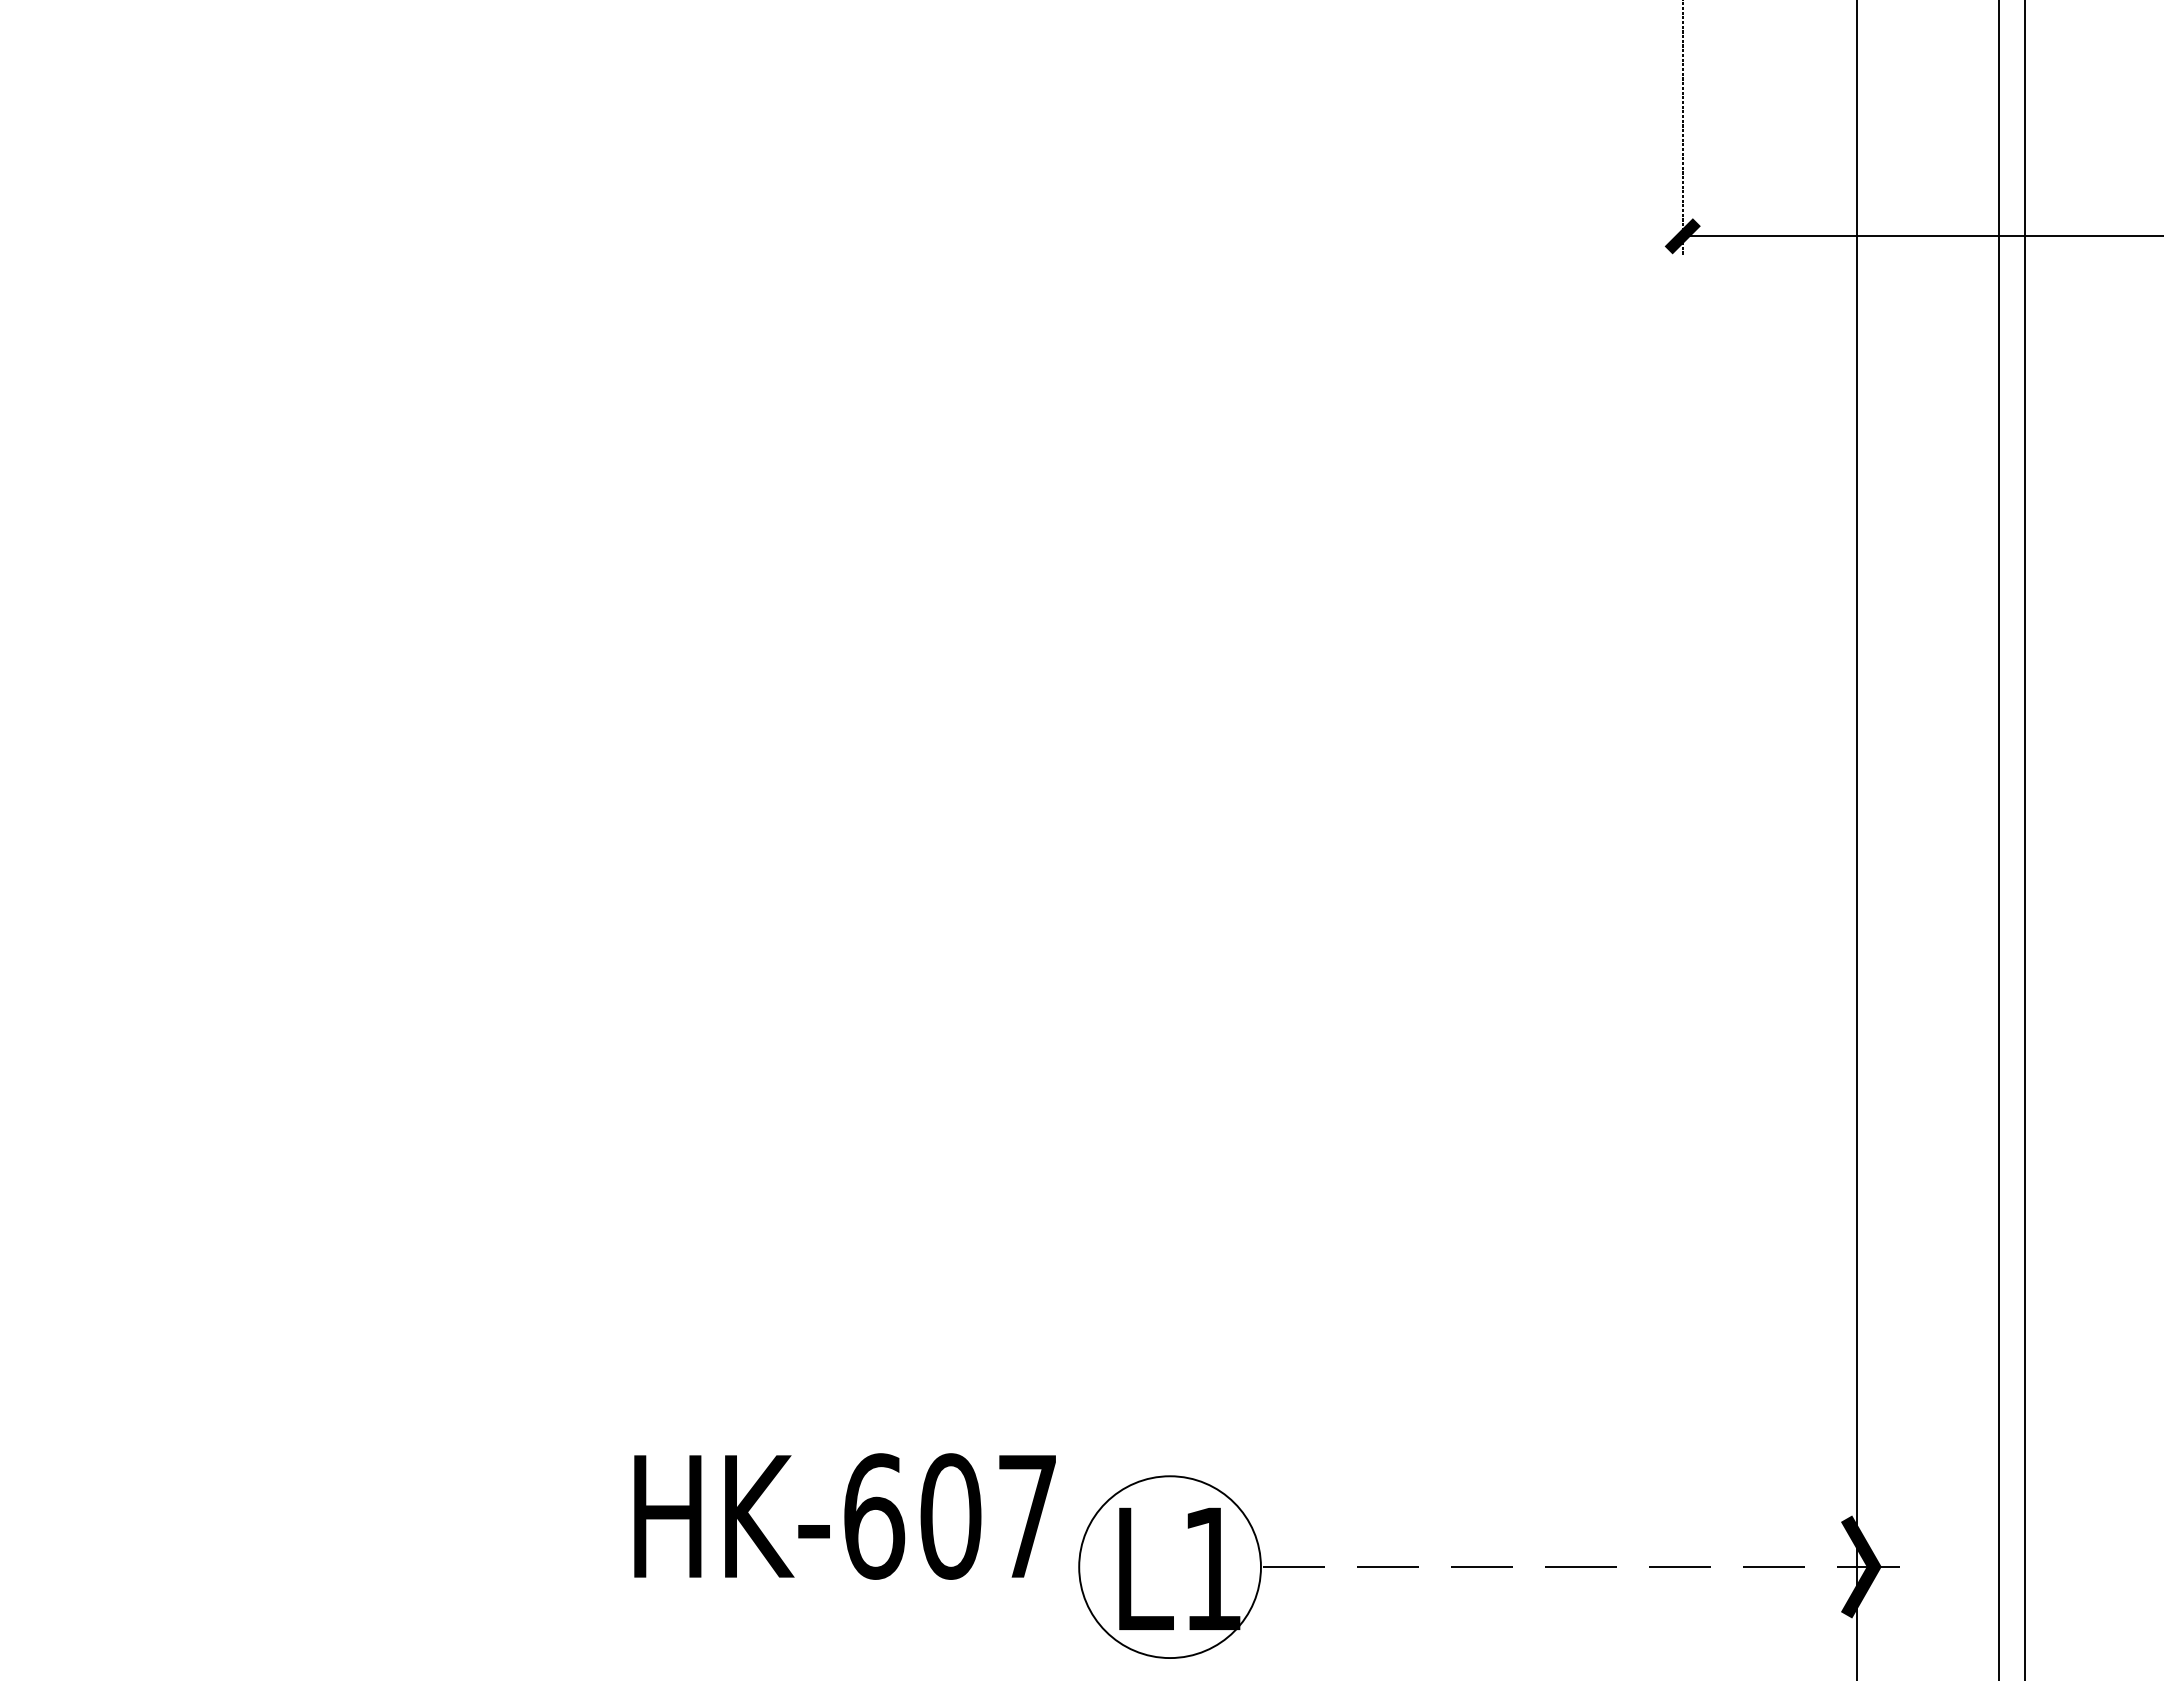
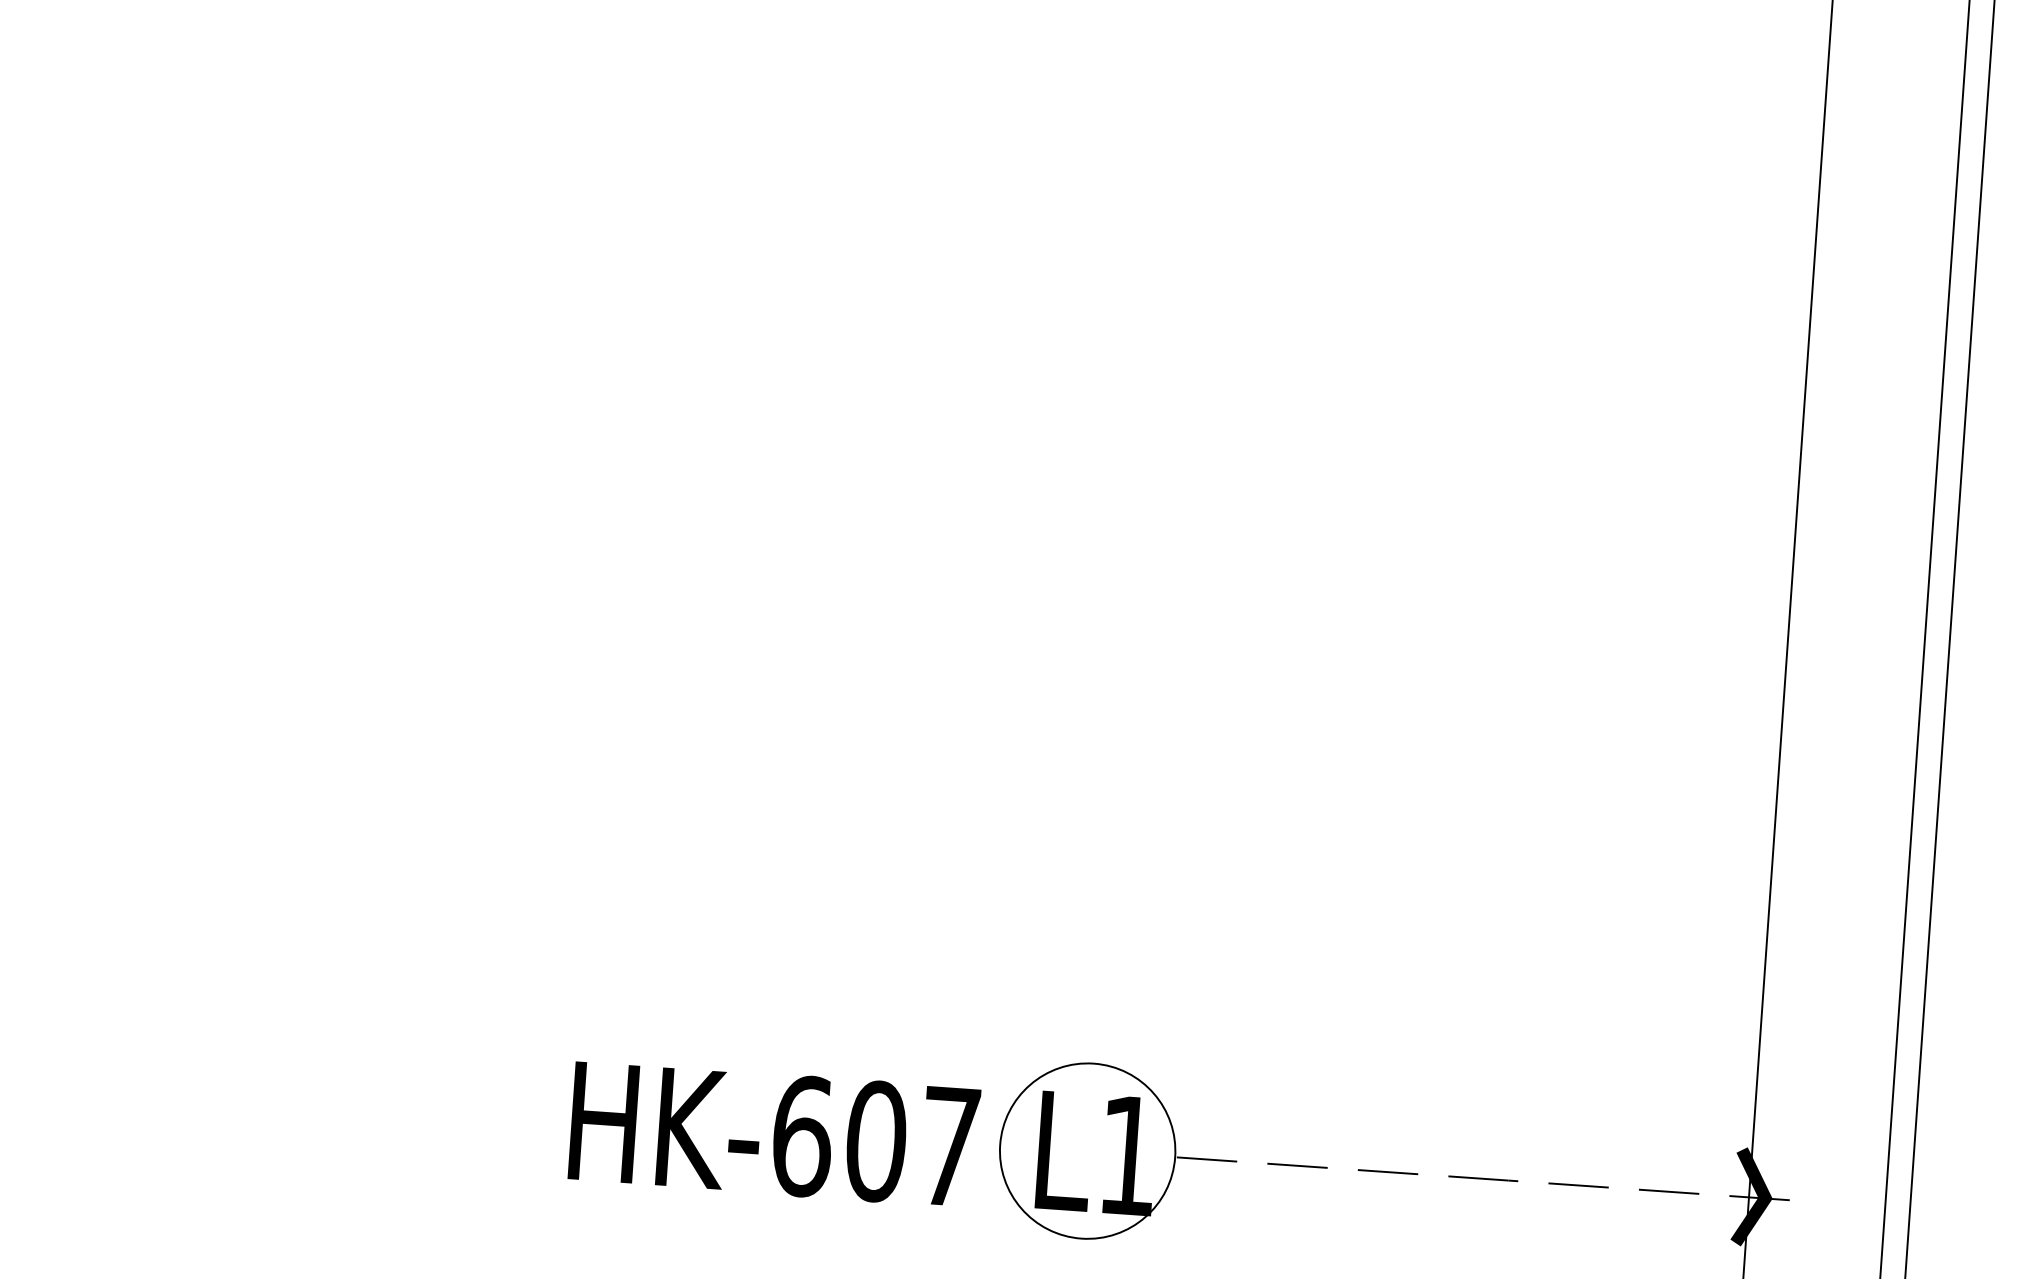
text: (844, 1516) -> (773, 1134), moved

